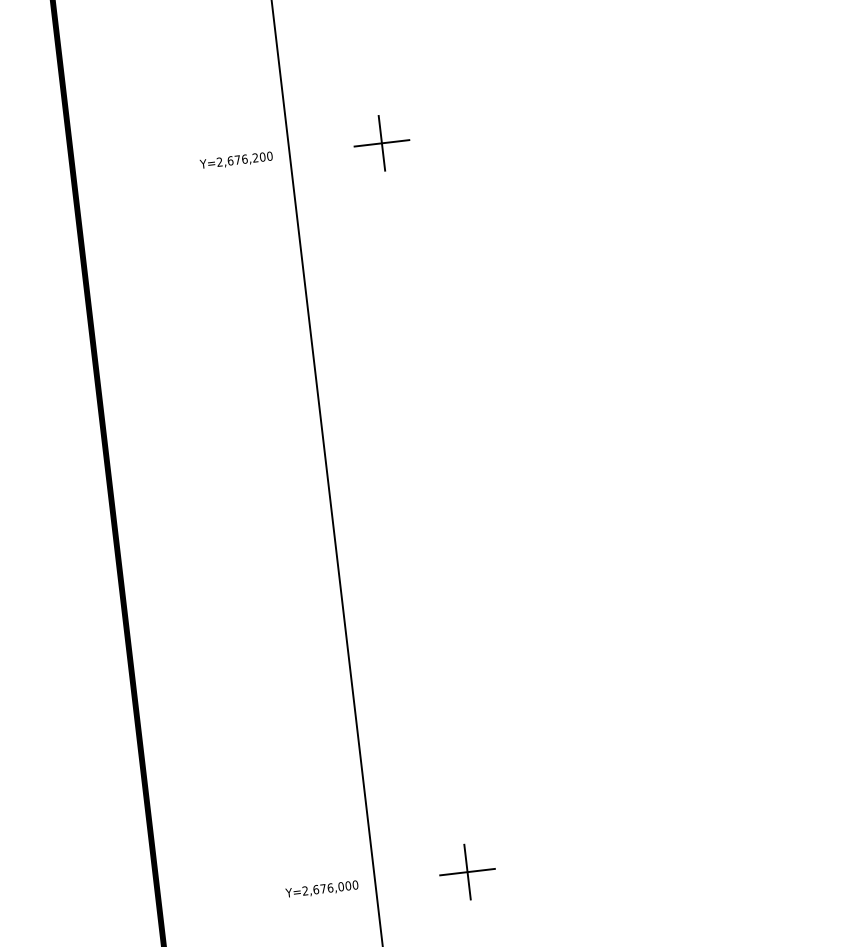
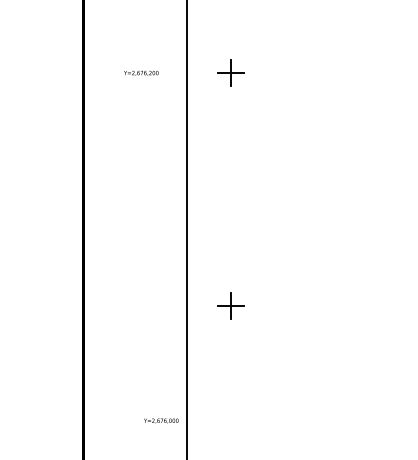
text: (236, 158) -> (141, 72), moved
part: (466, 871) -> (230, 305), moved

